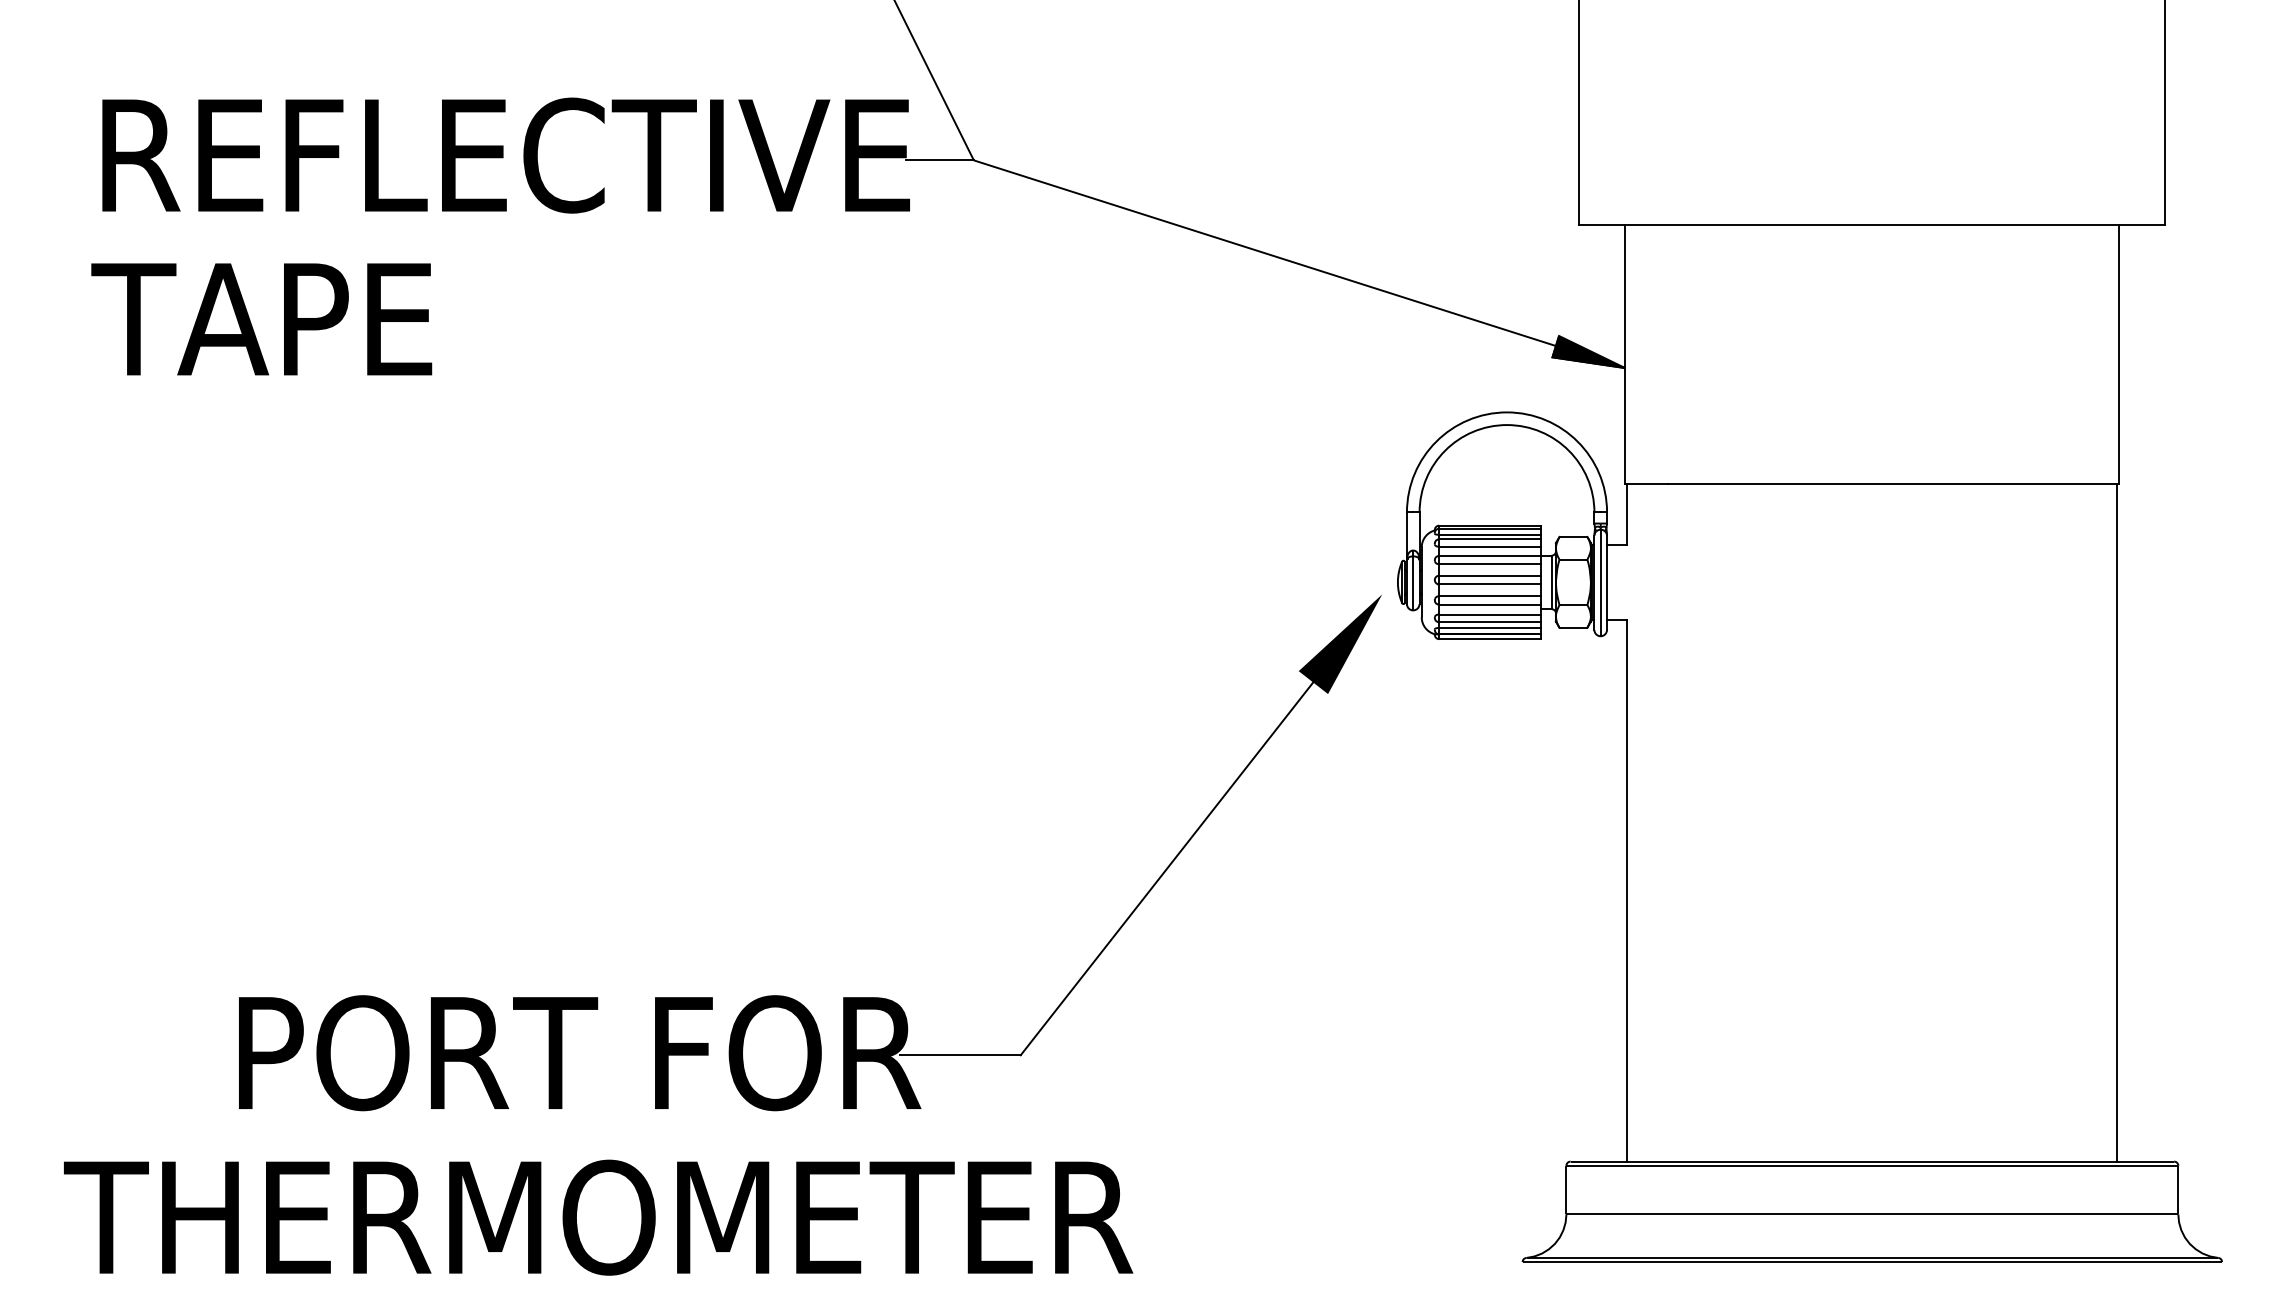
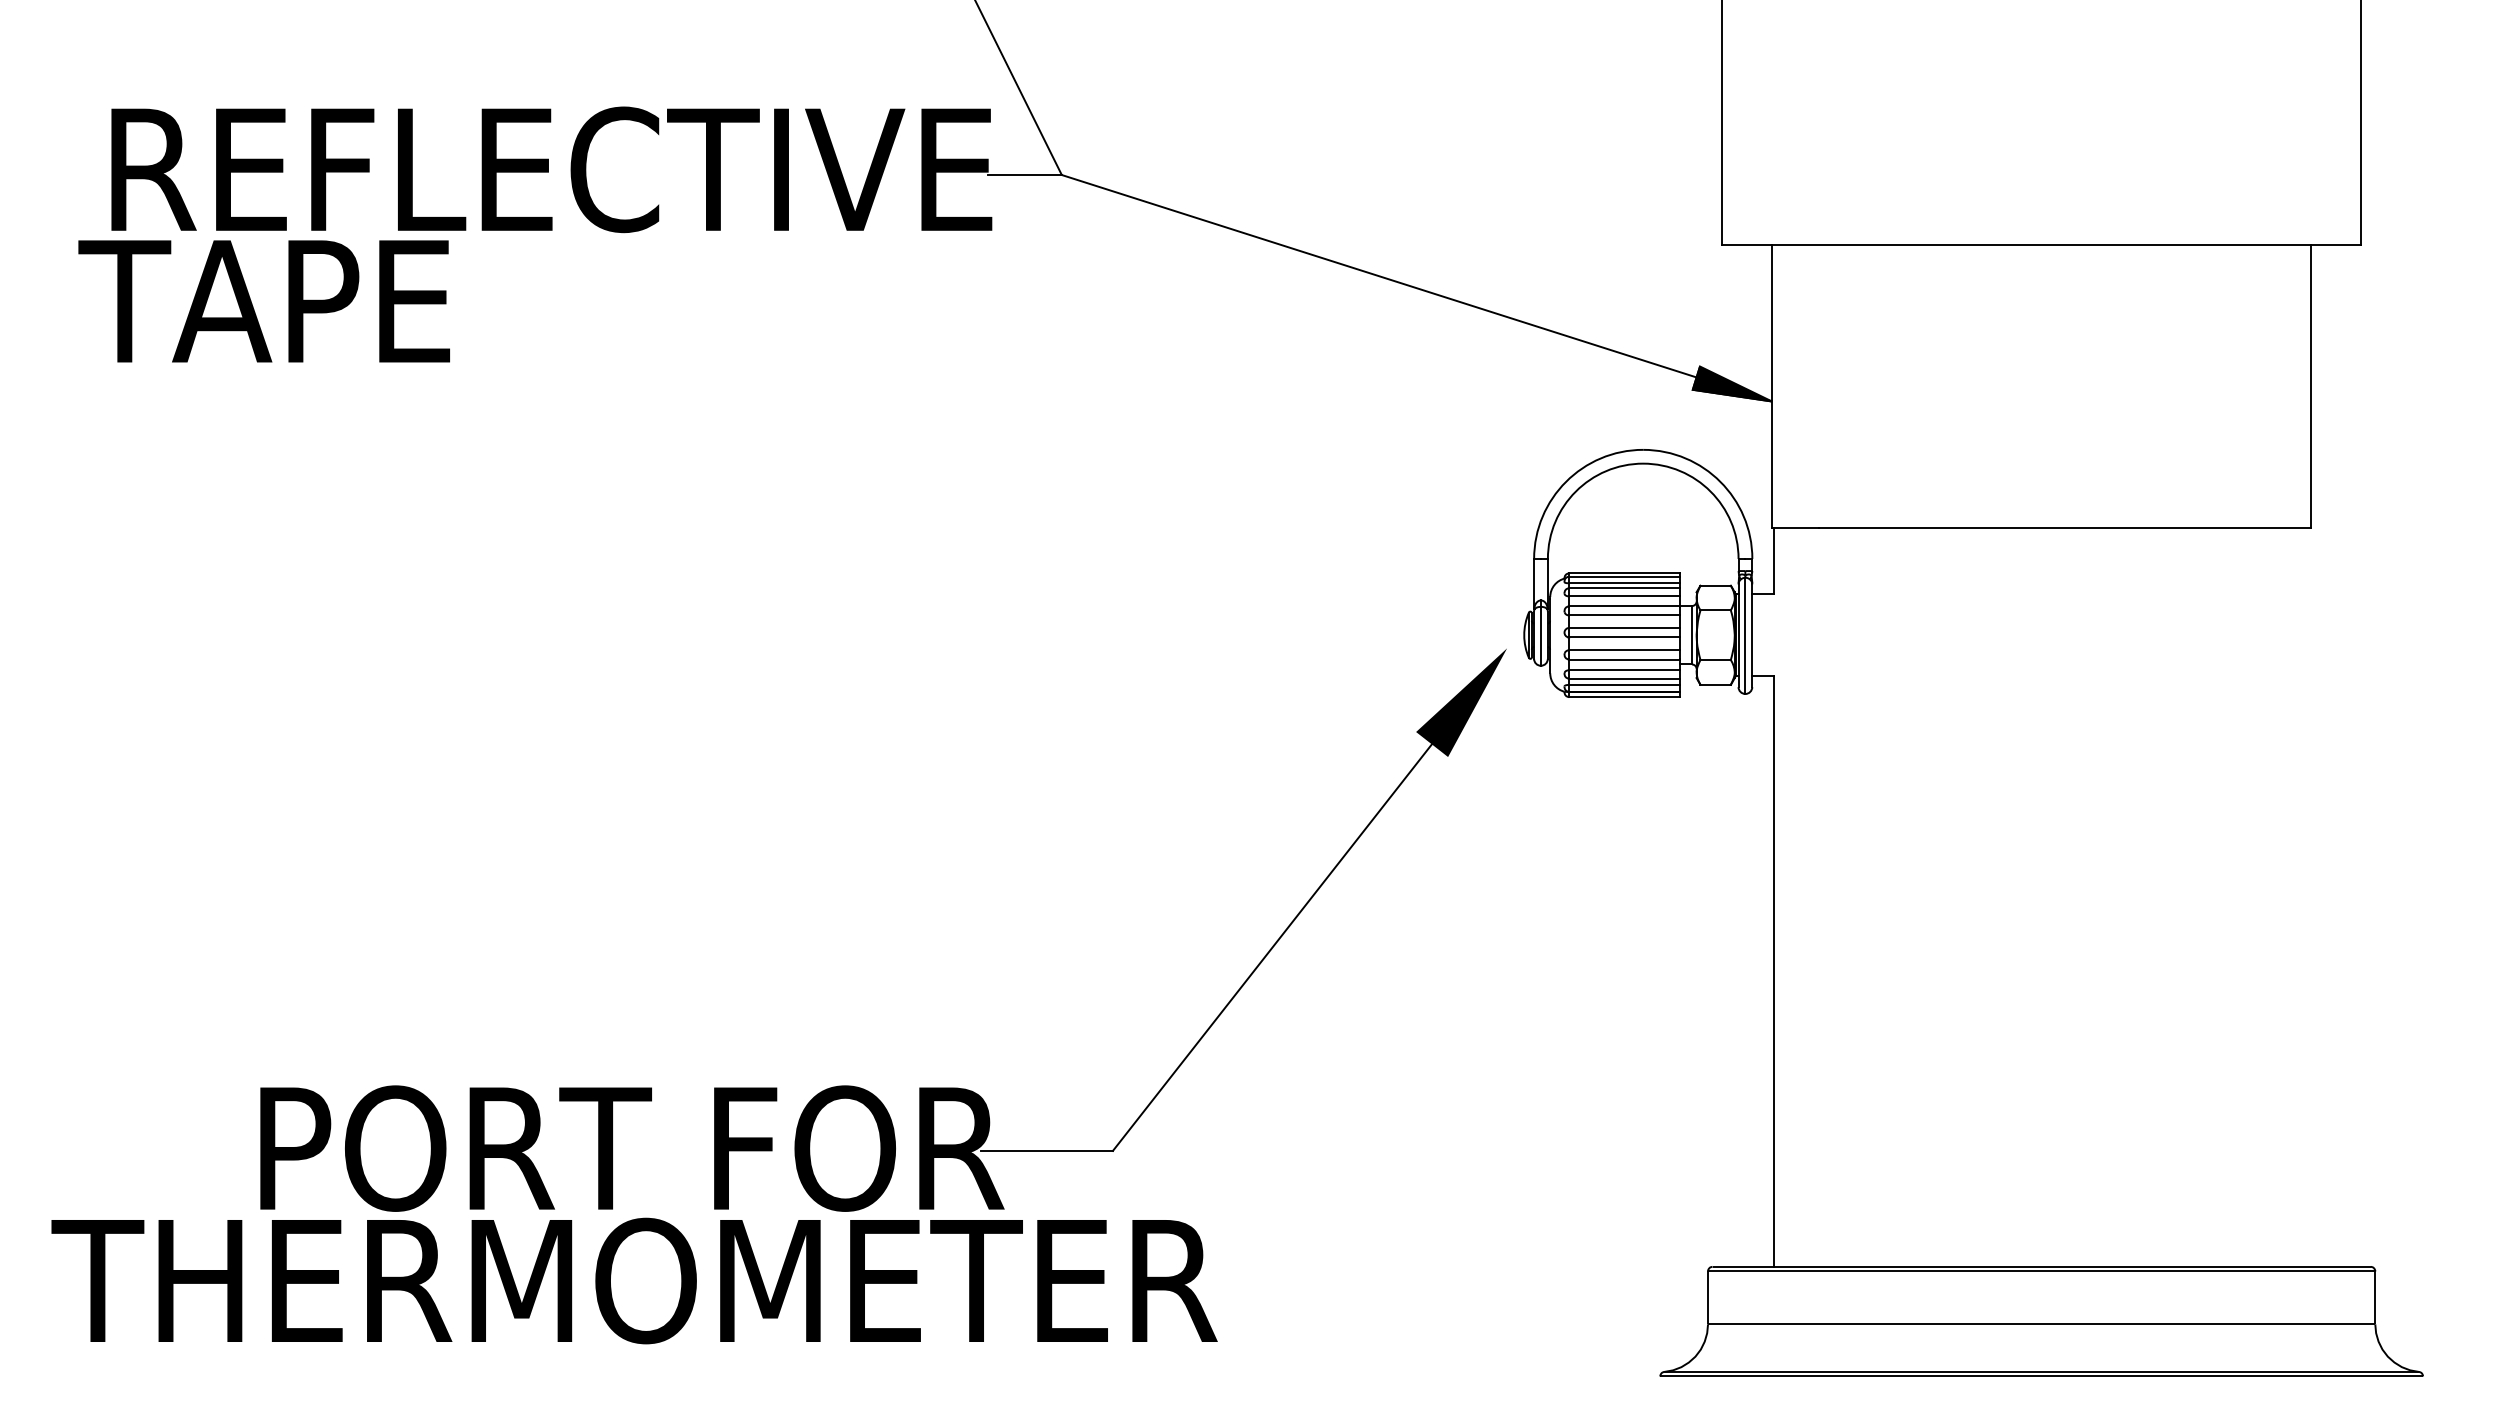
text: (261, 319) -> (263, 301), moved
line: (2117, 821) -> (2308, 896), removed
text: (598, 1217) -> (634, 1280), moved

